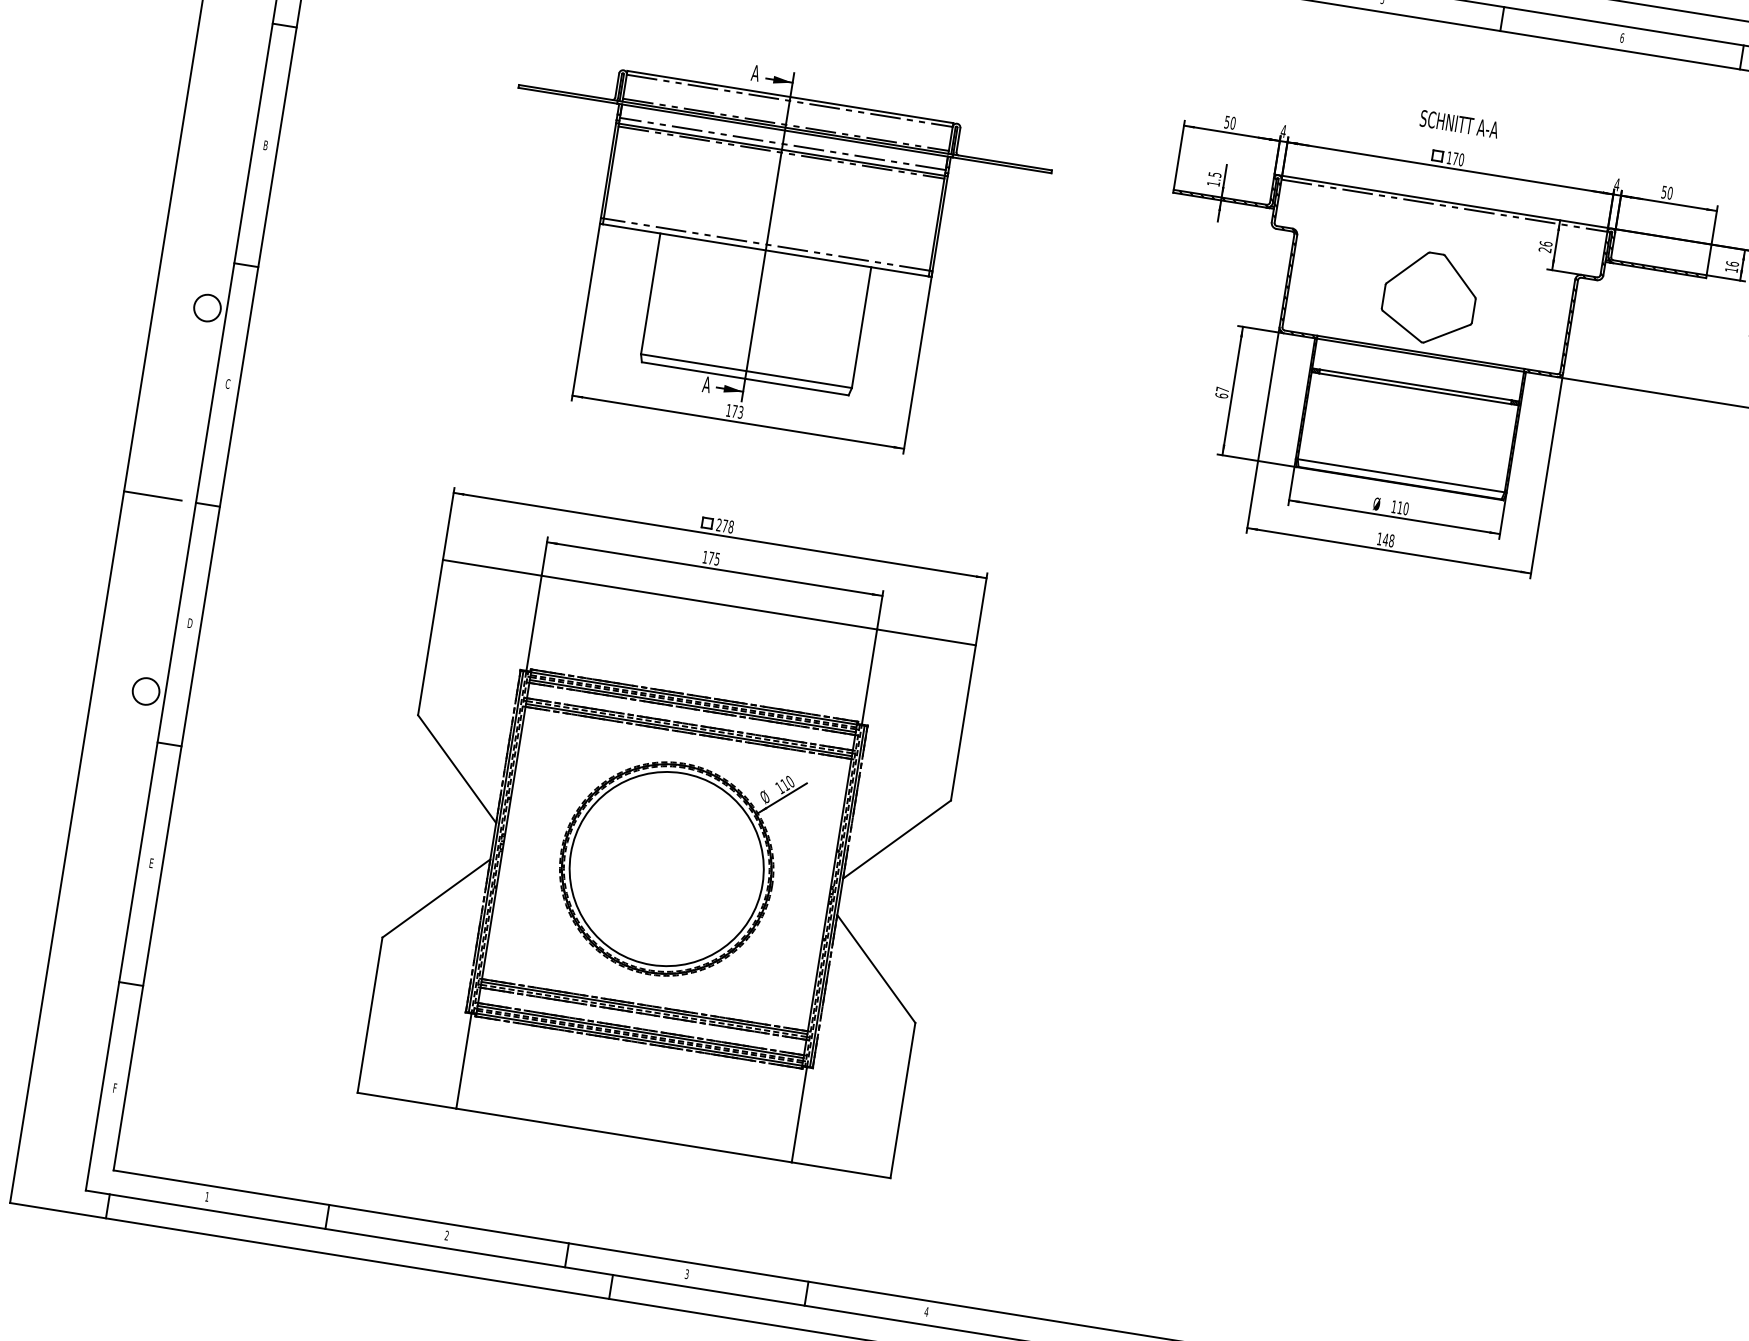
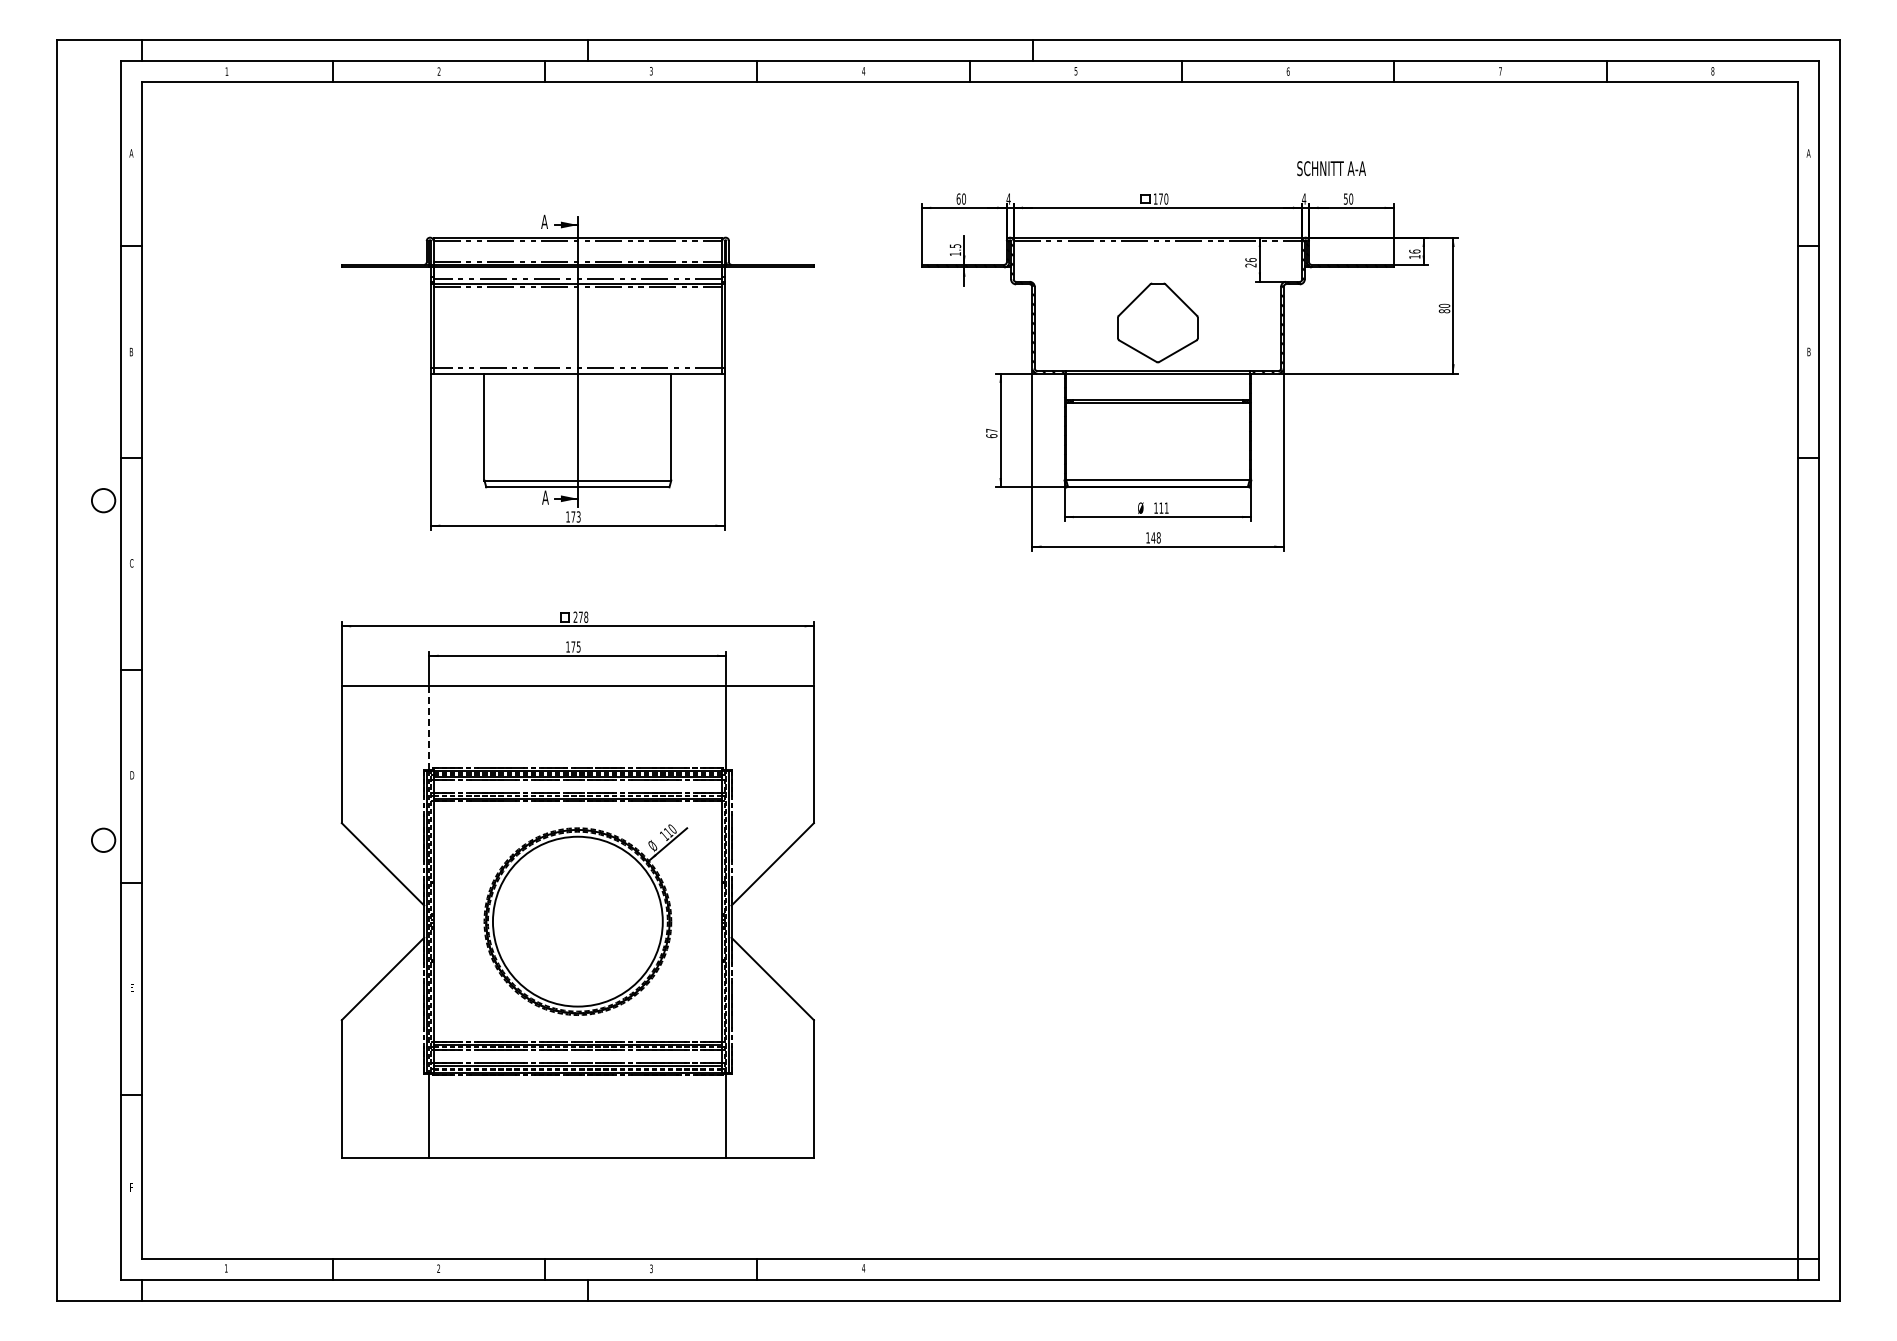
text: (1227, 121) -> (958, 198), 50 -> 60
text: (1459, 124) -> (1331, 168), moved
line: (151, 495) -> (81, 670), removed
text: (1405, 507) -> (1166, 507), 110 -> 111
line: (534, 623) -> (429, 727), solid -> dashed

